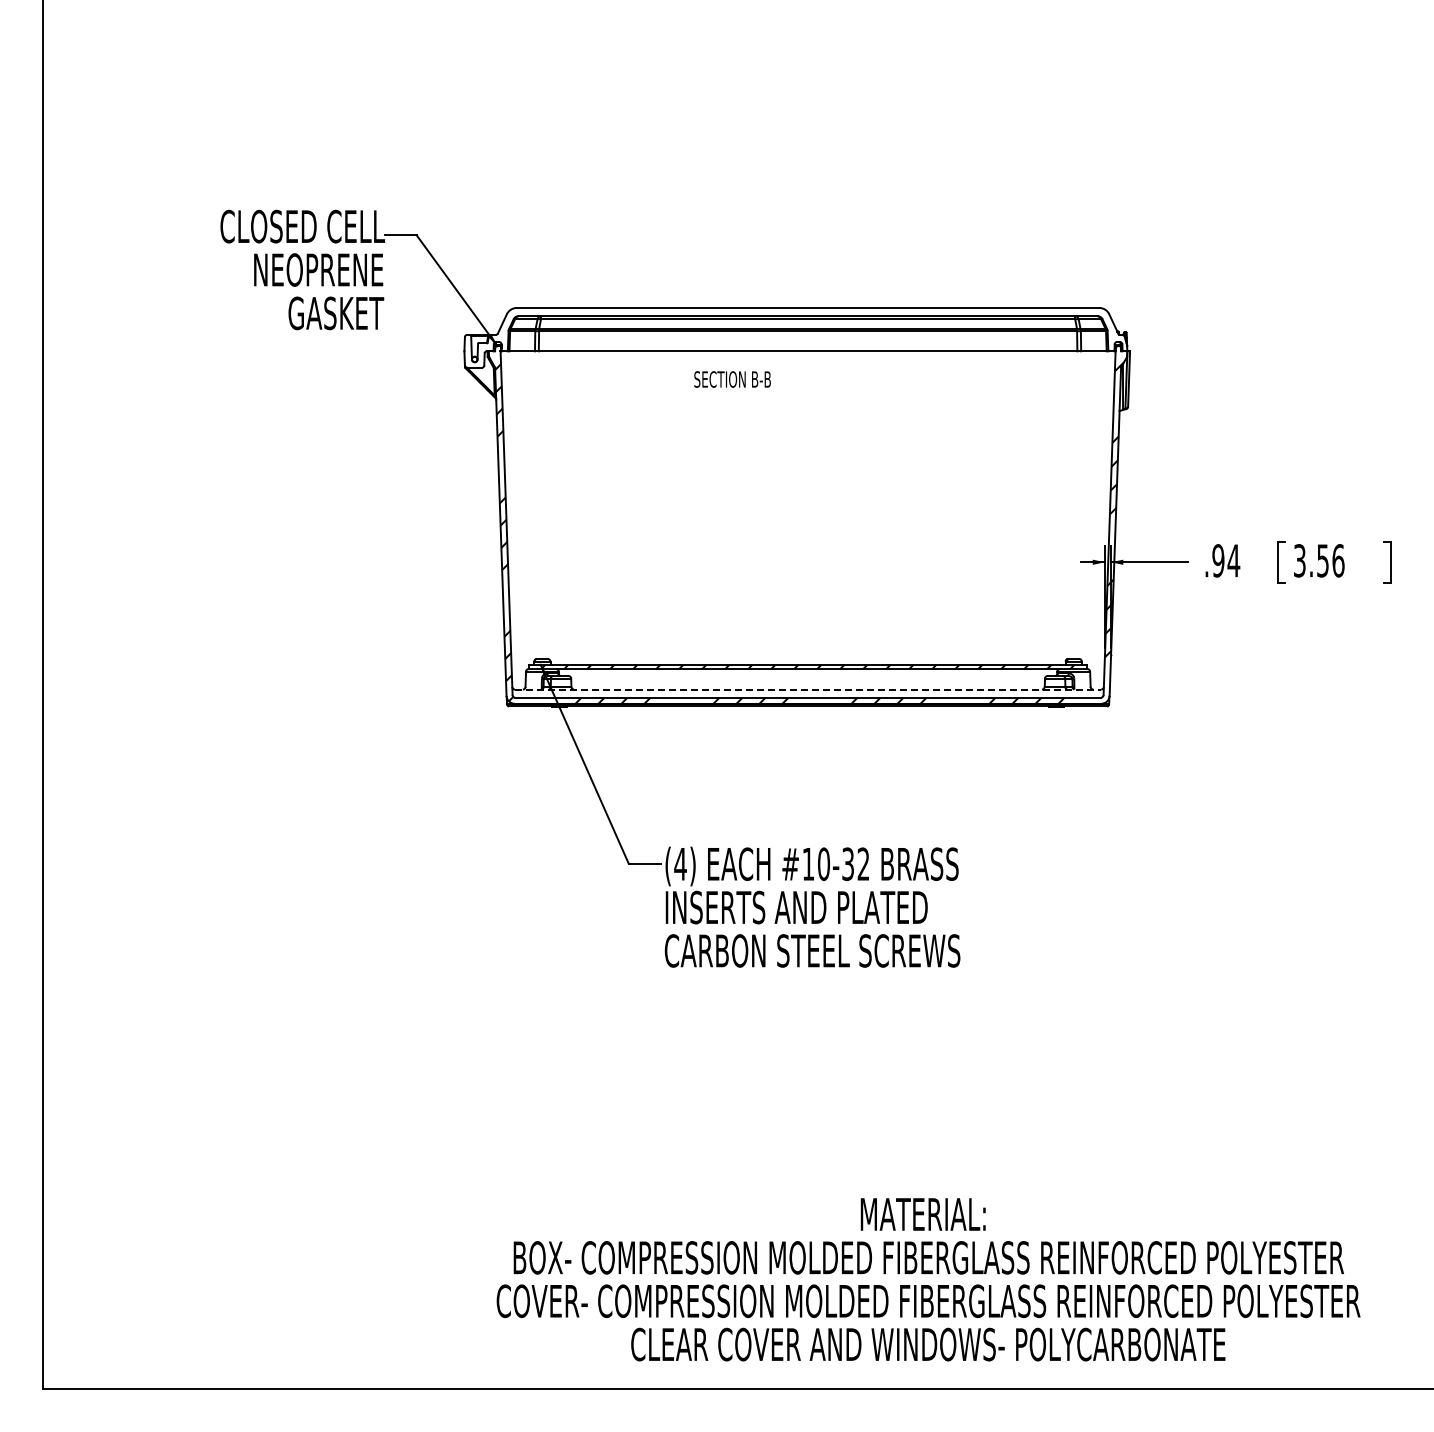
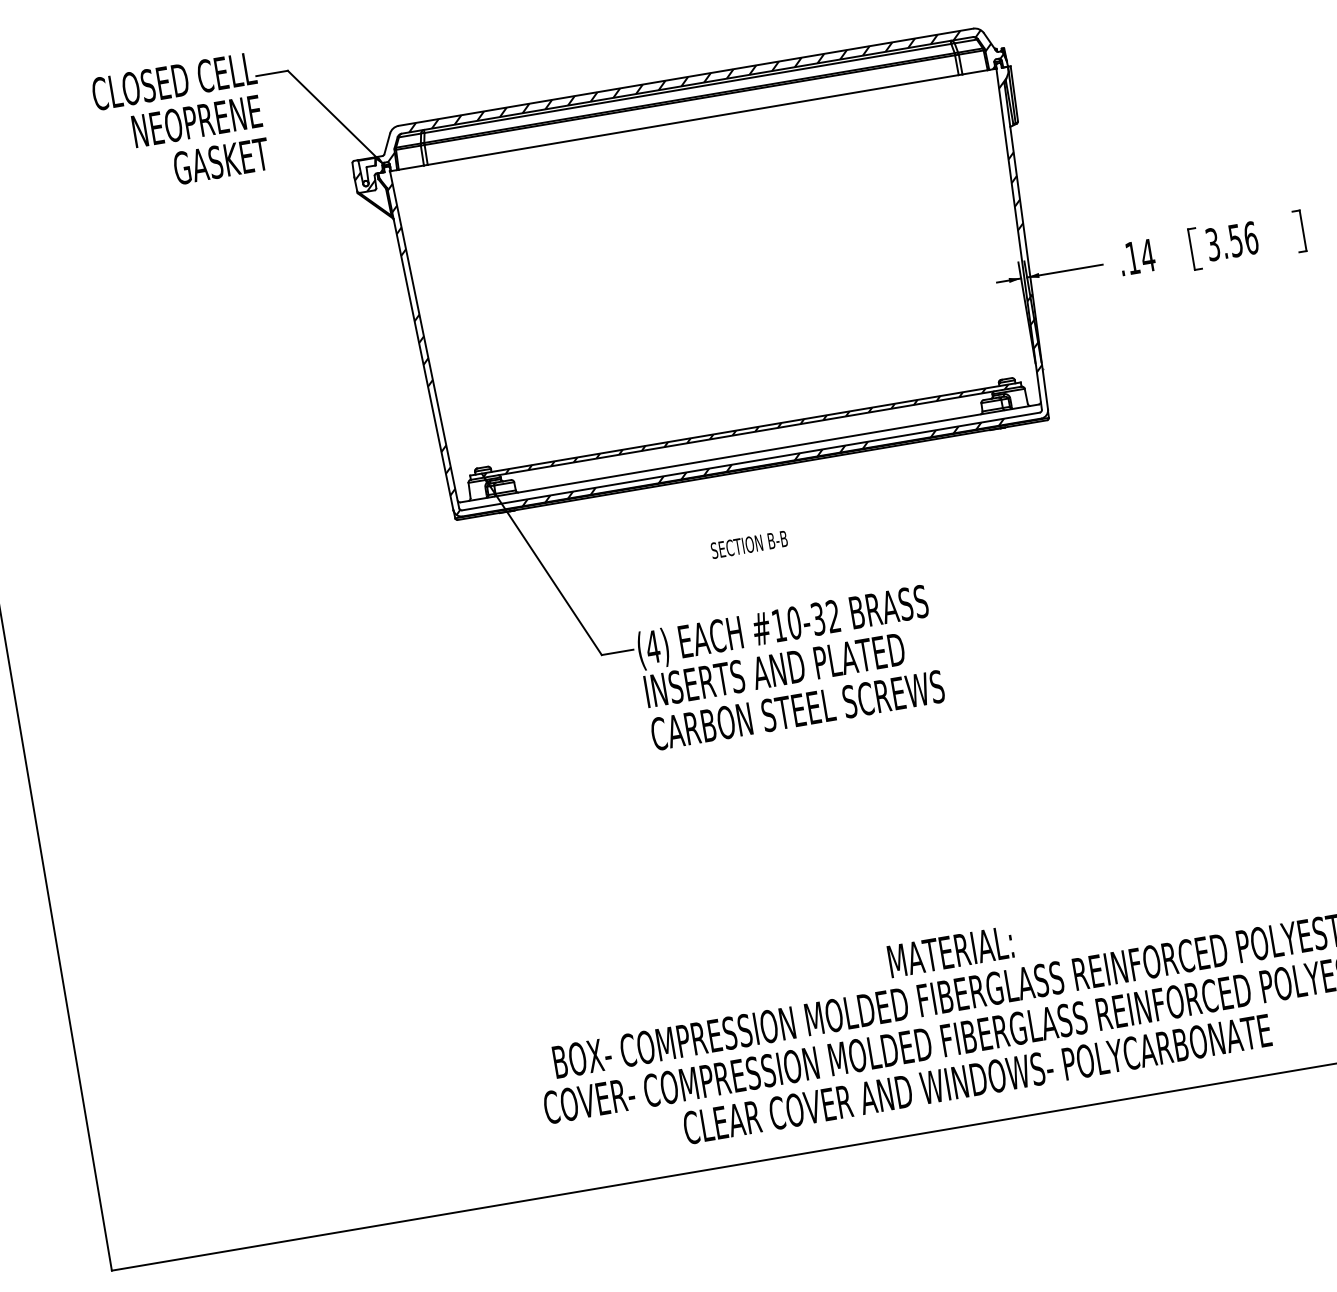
hatch: (794, 337) -> (677, 108), added
text: (732, 379) -> (749, 544), moved
text: (1218, 560) -> (1132, 257), .94 -> .14
line: (808, 689) -> (750, 453), dashed -> solid

